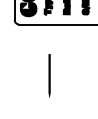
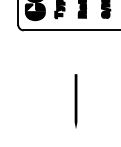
line: (49, 75) -> (75, 100), moved

